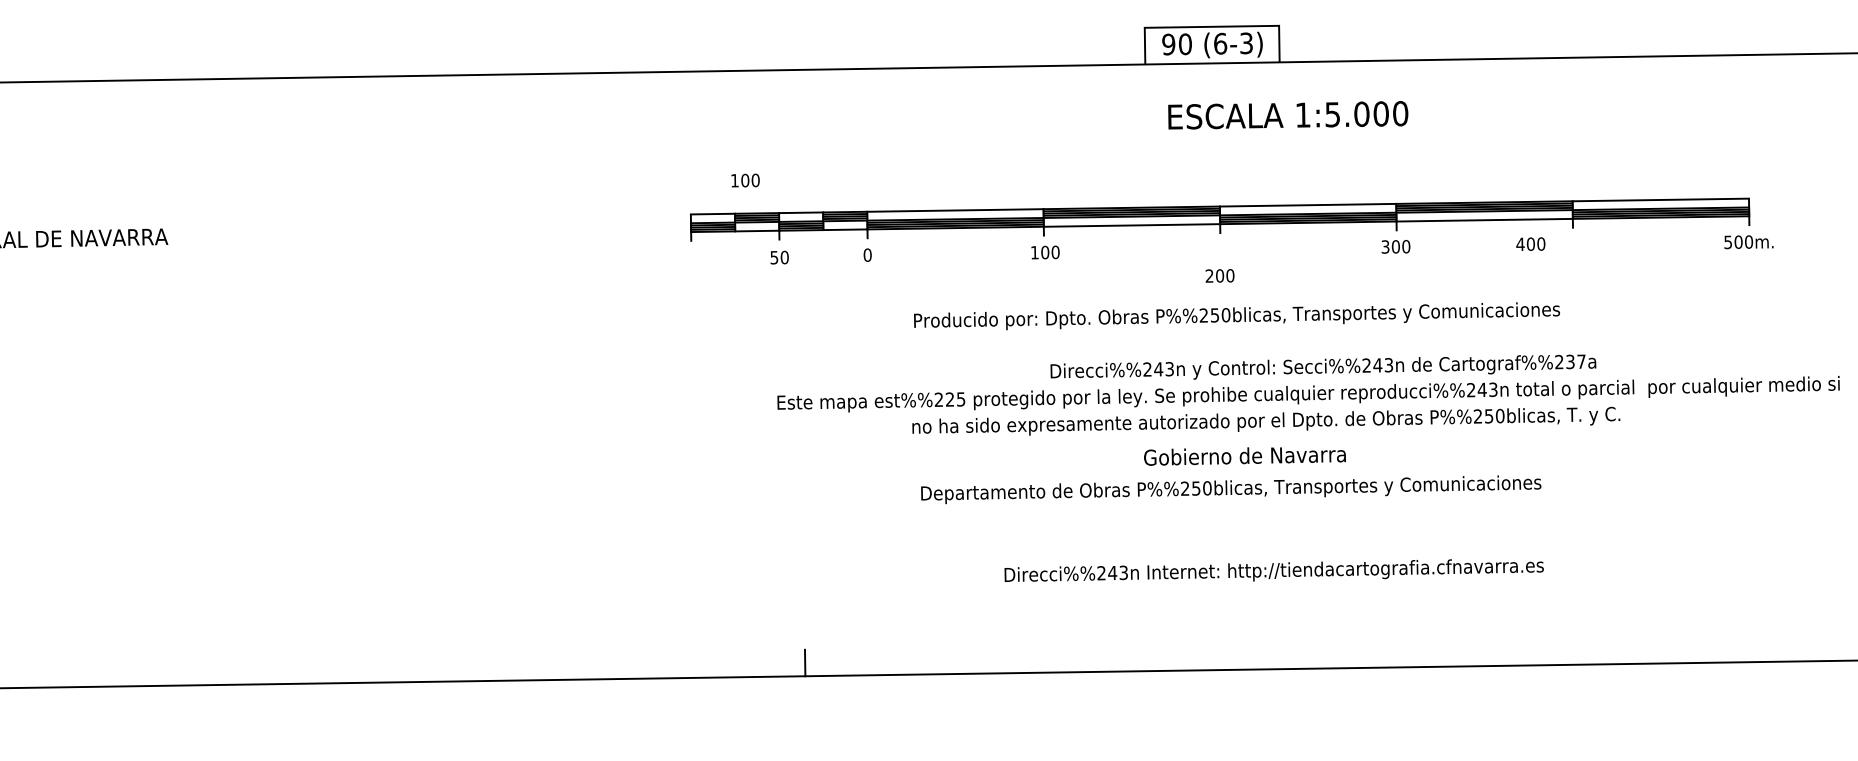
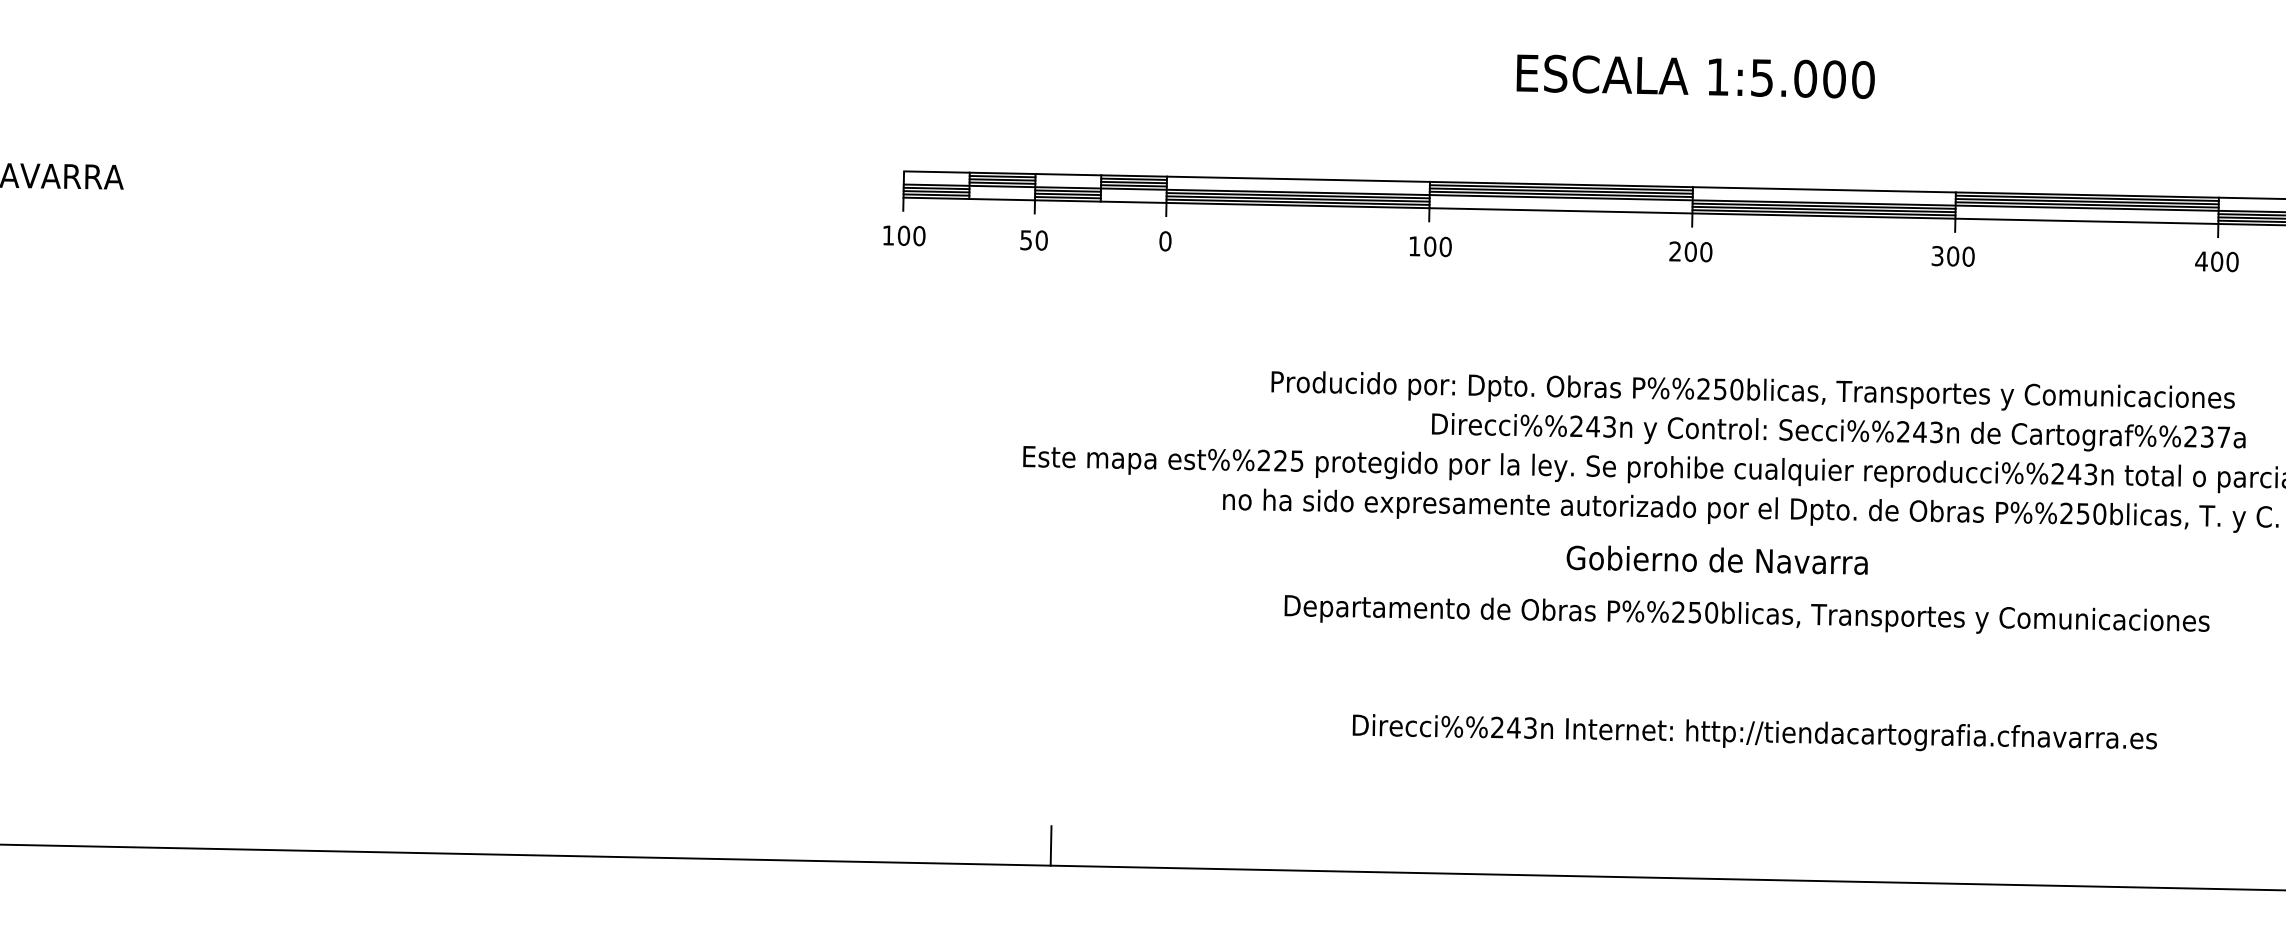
text: (1288, 115) -> (1696, 76), moved
text: (745, 180) -> (904, 235), moved
text: (1530, 243) -> (2216, 260), moved
text: (1219, 275) -> (1690, 251), moved
text: (1237, 316) -> (1753, 392), moved
text: (1231, 489) -> (1747, 615), moved

